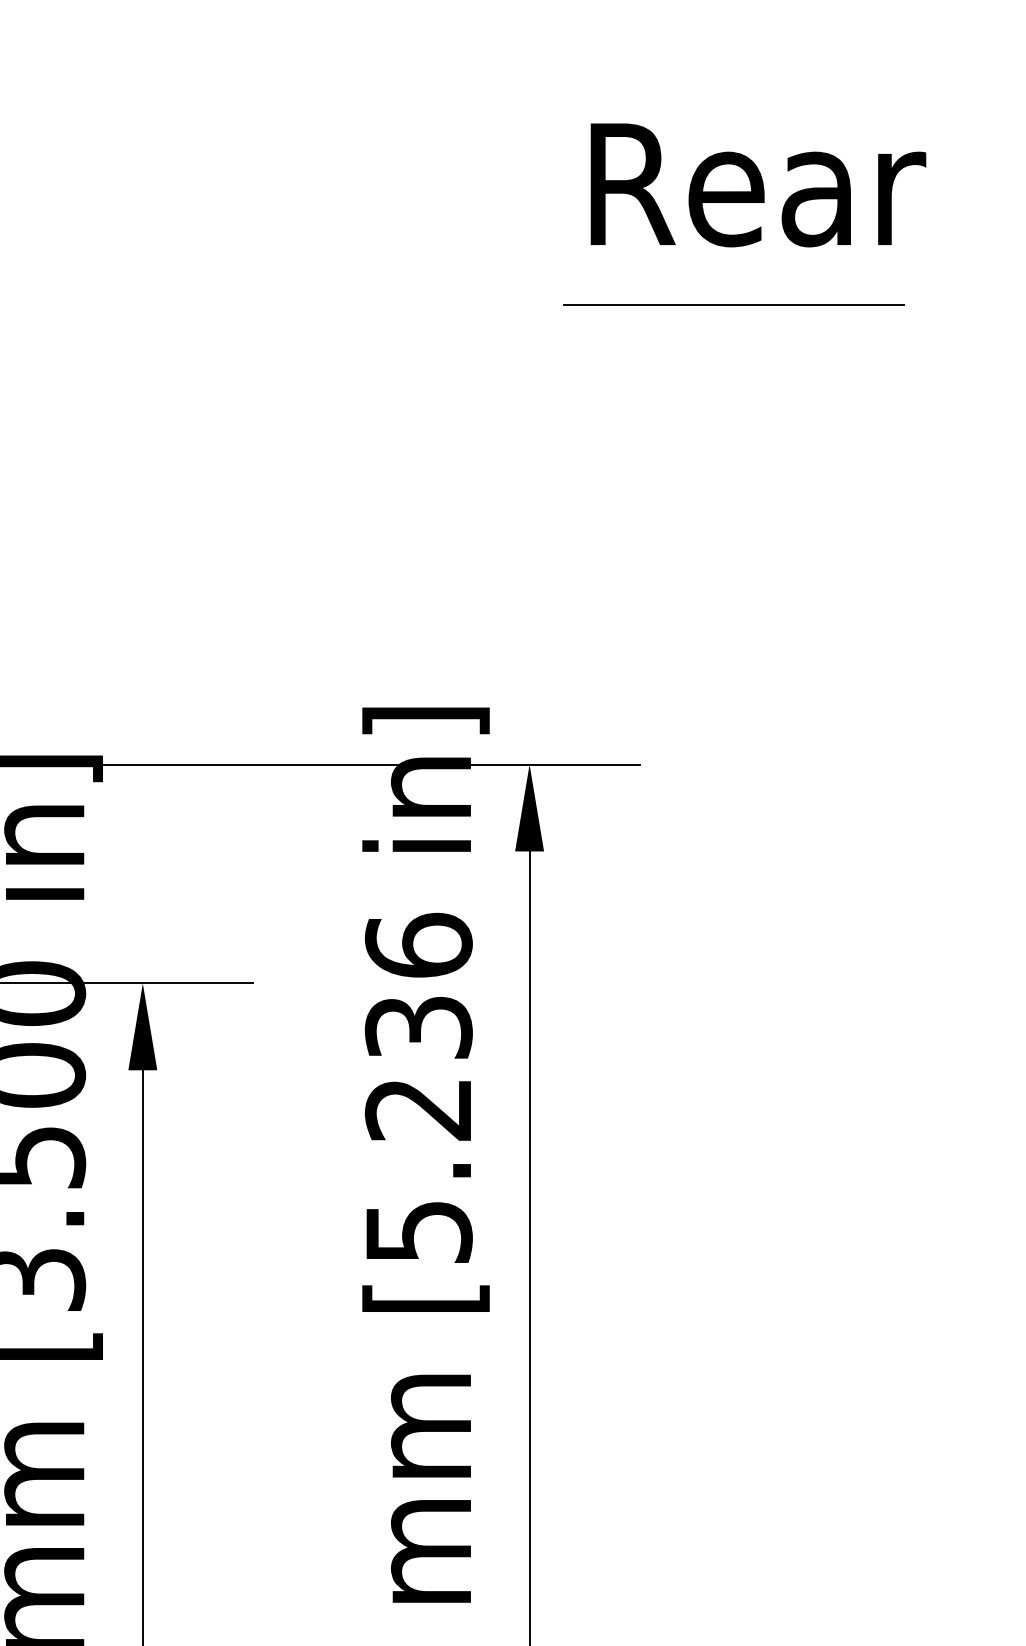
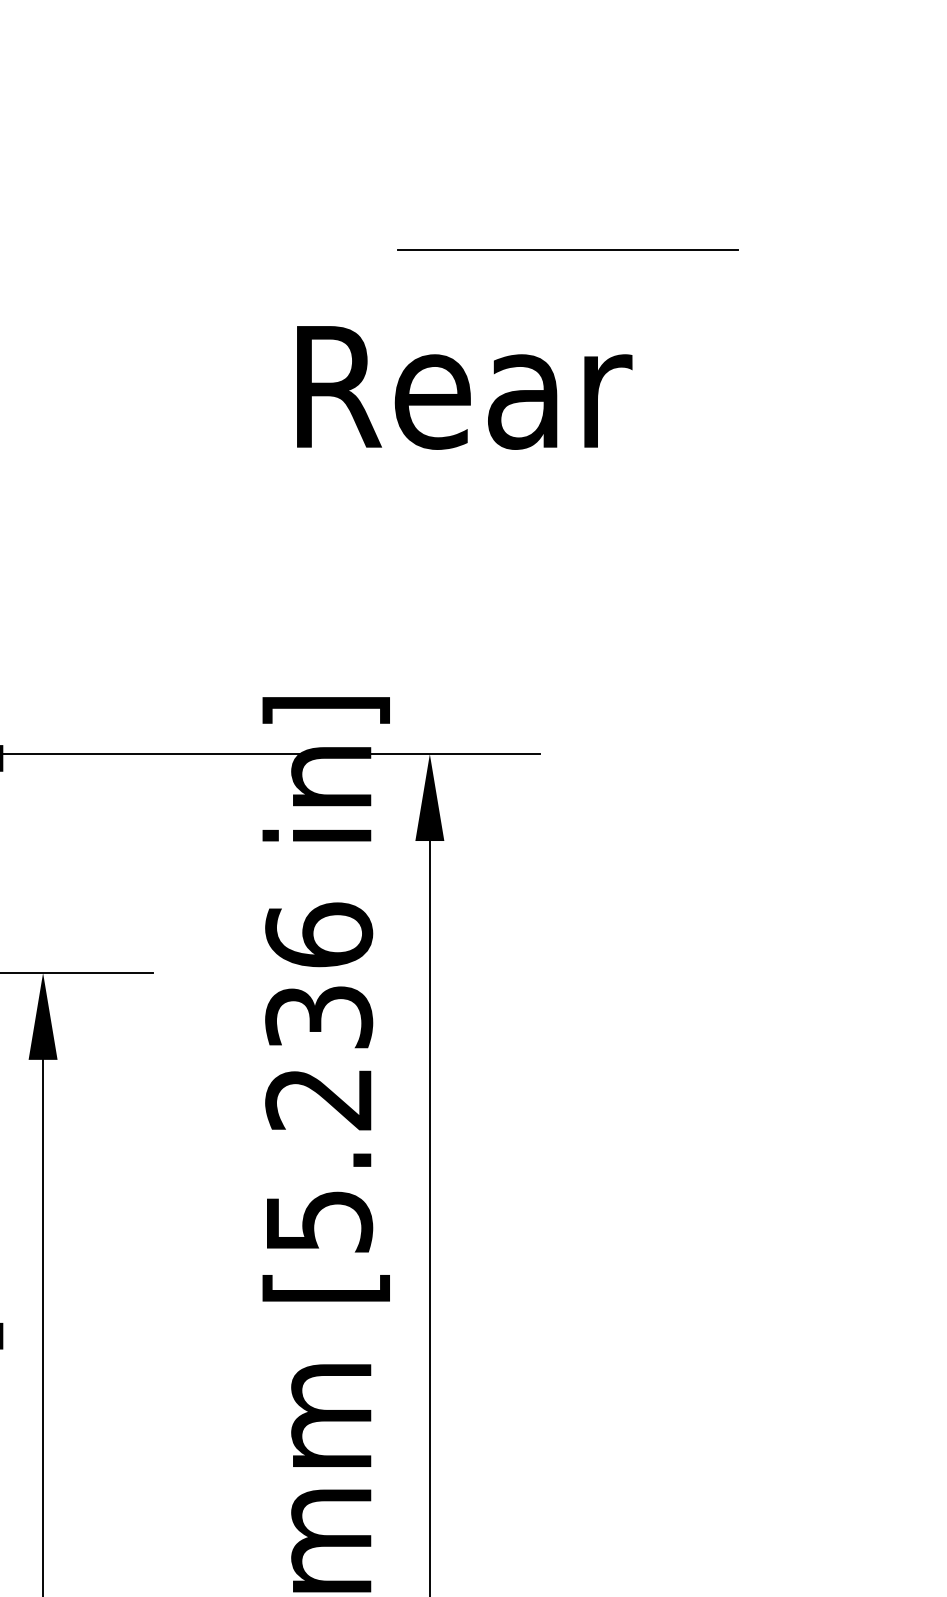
text: (758, 185) -> (464, 388), moved
line: (733, 304) -> (567, 250), moved

